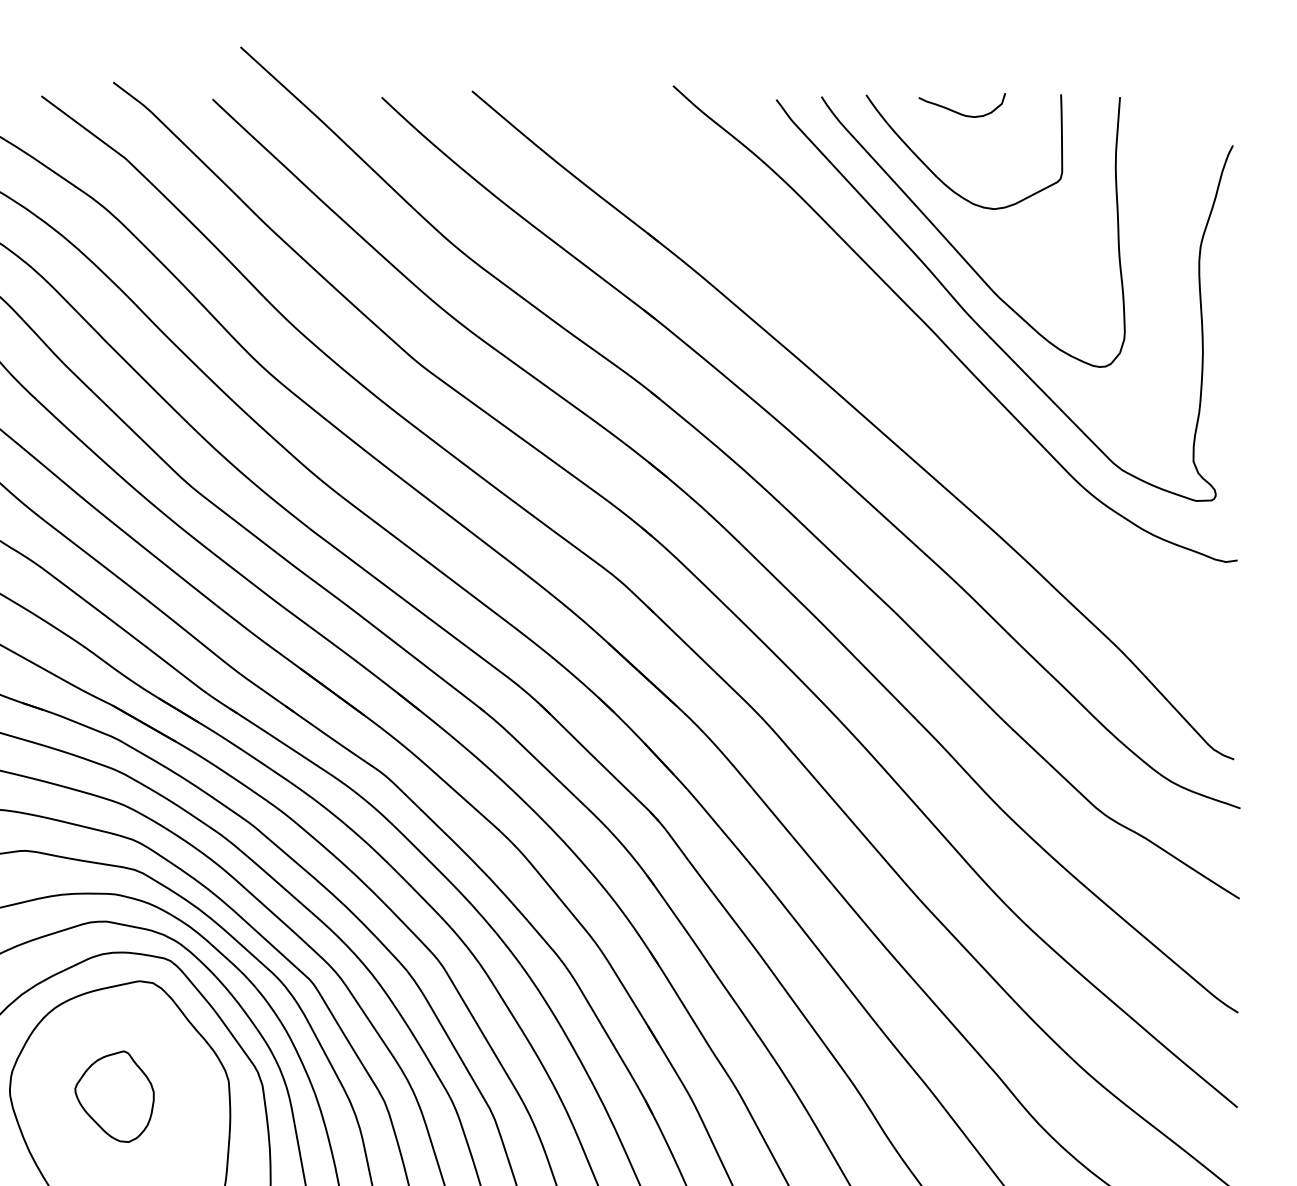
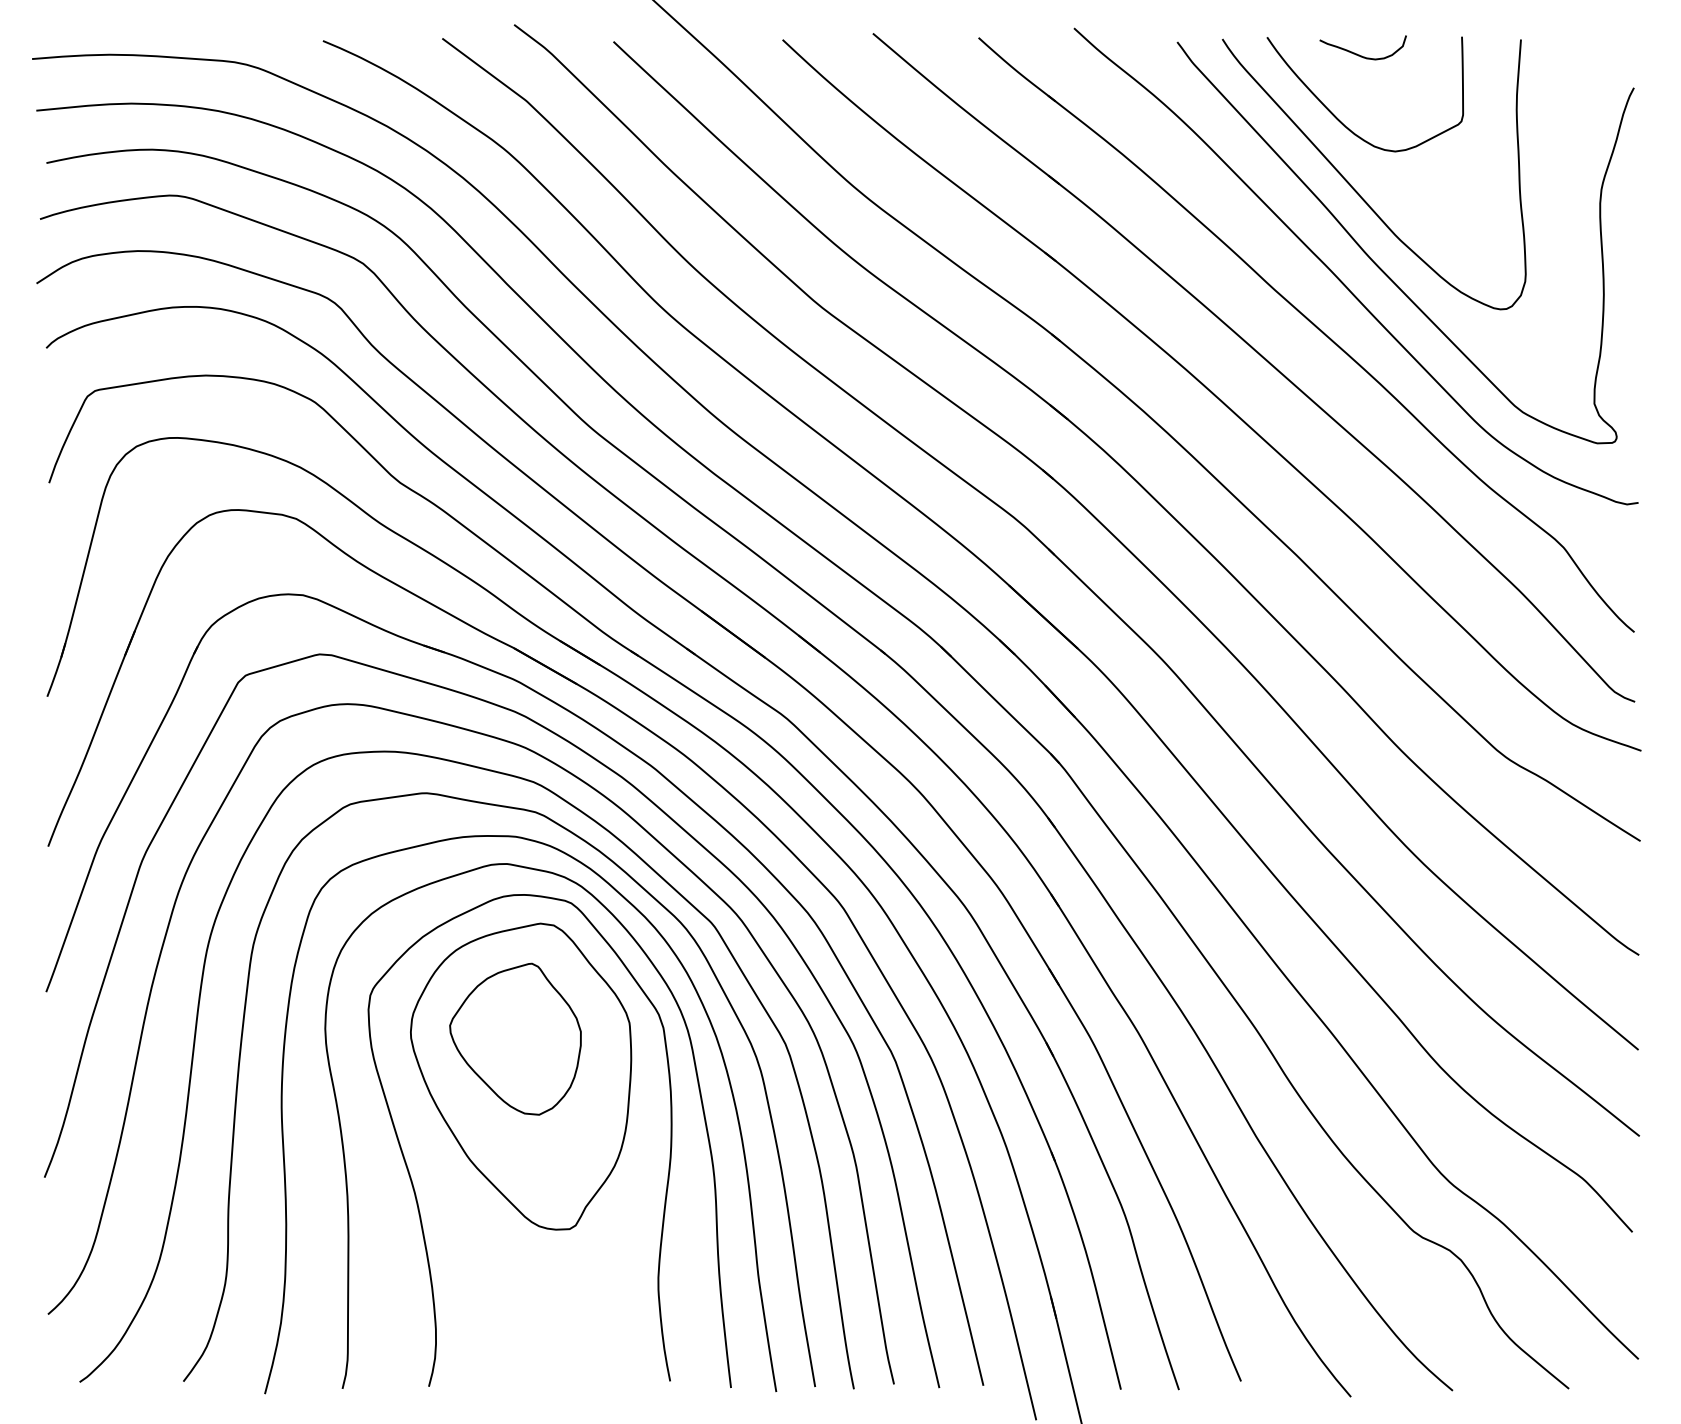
part: (913, 384) -> (1314, 326), added
part: (114, 1096) -> (515, 1038), size x1.67

